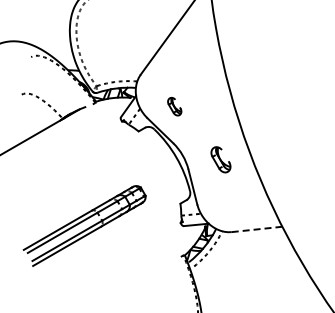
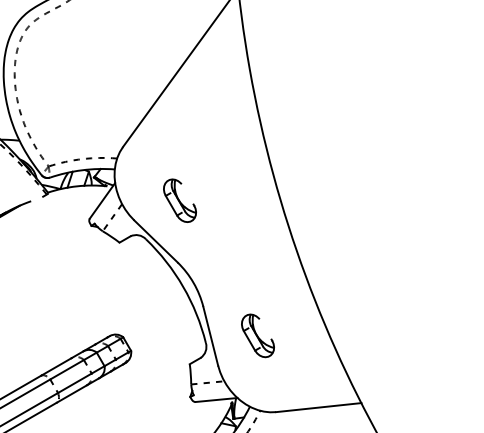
part: (174, 106) -> (179, 200), size x1.43
part: (220, 159) -> (257, 335), moved
line: (257, 229) -> (319, 407), dashed -> solid

